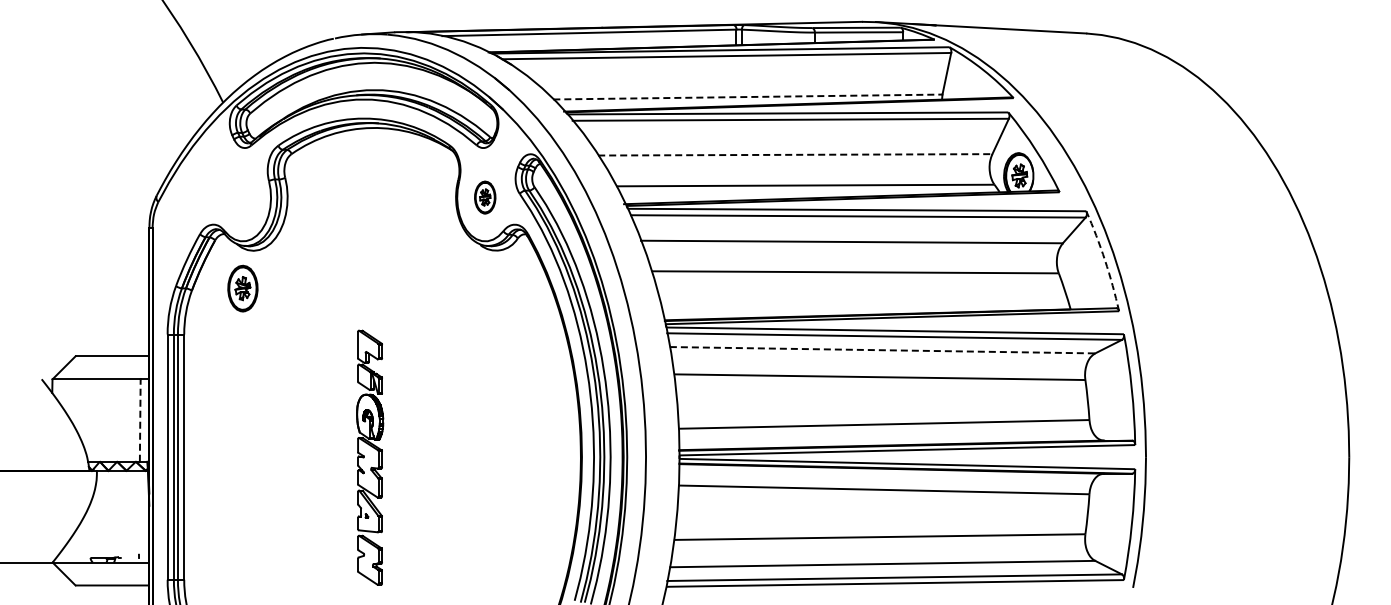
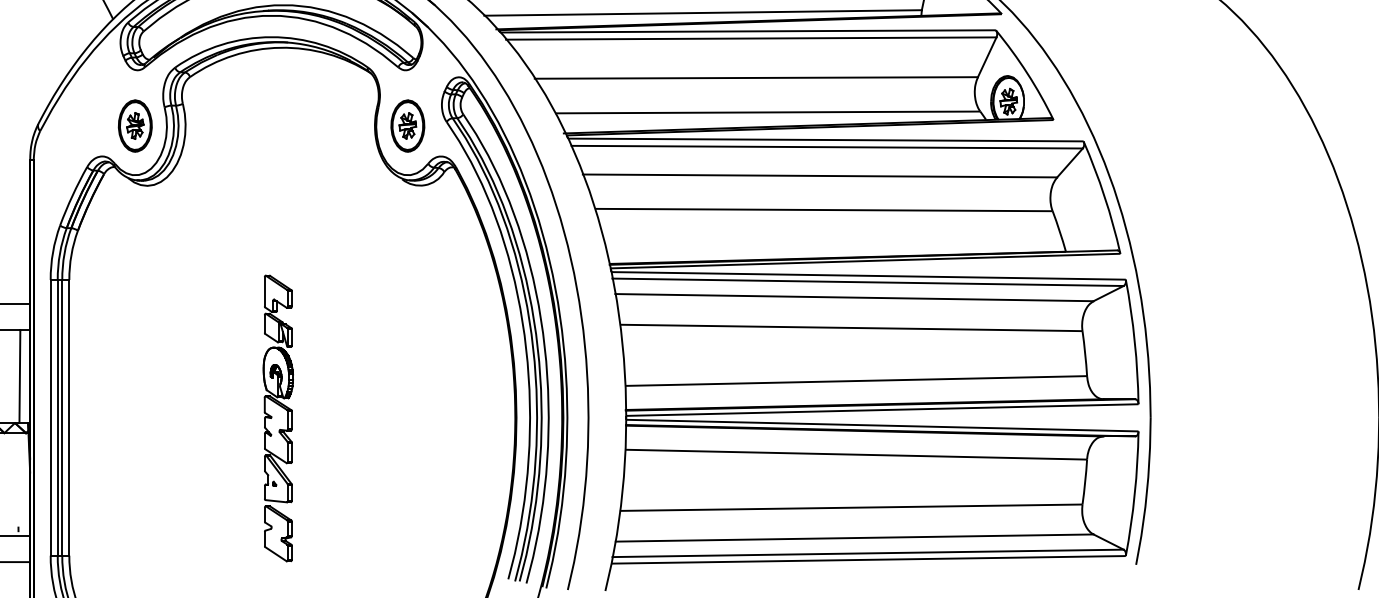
line: (747, 97) -> (702, 13), dashed -> solid
line: (795, 154) -> (756, 77), dashed -> solid
part: (484, 197) -> (406, 125), size x1.43
arc: (1105, 260) -> (1105, 196), dashed -> solid
part: (242, 288) -> (134, 125), moved
line: (882, 350) -> (854, 297), dashed -> solid
line: (140, 420) -> (20, 376), dashed -> solid

